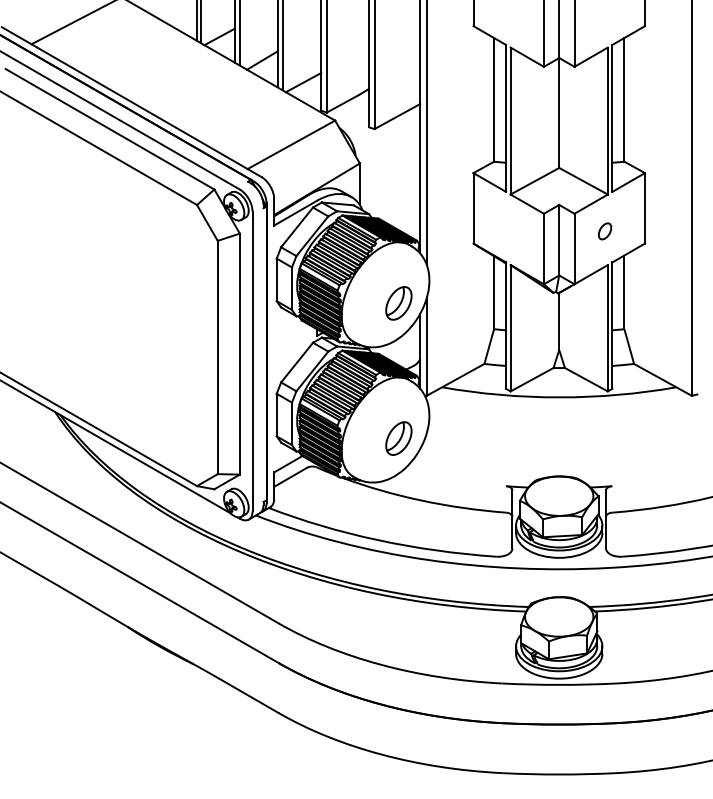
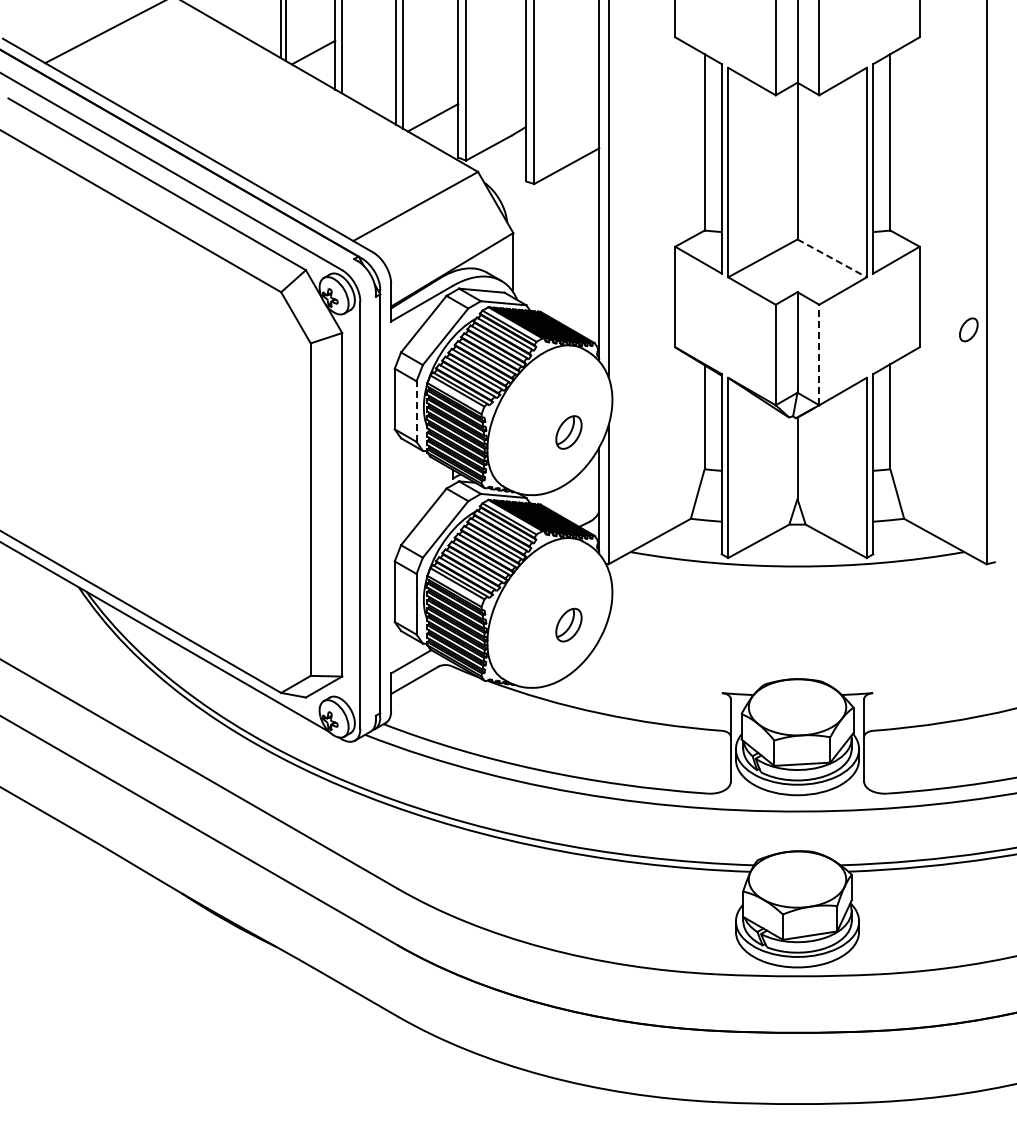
line: (261, 60) -> (373, 86), removed
line: (583, 181) -> (832, 258), solid -> dashed
part: (604, 231) -> (968, 329), moved
line: (574, 248) -> (819, 354), solid -> dashed
line: (291, 288) -> (416, 411), solid -> dashed
part: (398, 303) -> (568, 432), size x0.7
part: (398, 438) -> (568, 624), size x0.7

